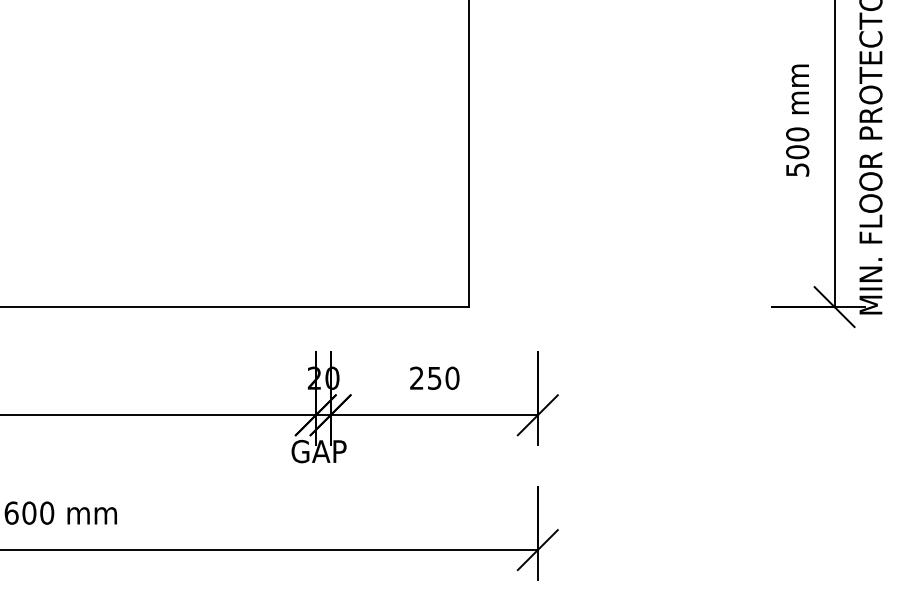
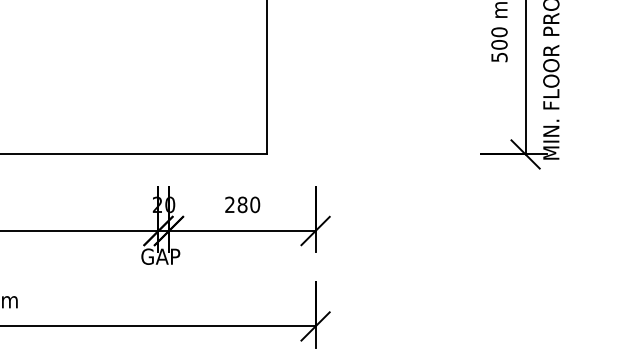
text: (434, 377) -> (242, 204), 250 -> 280

